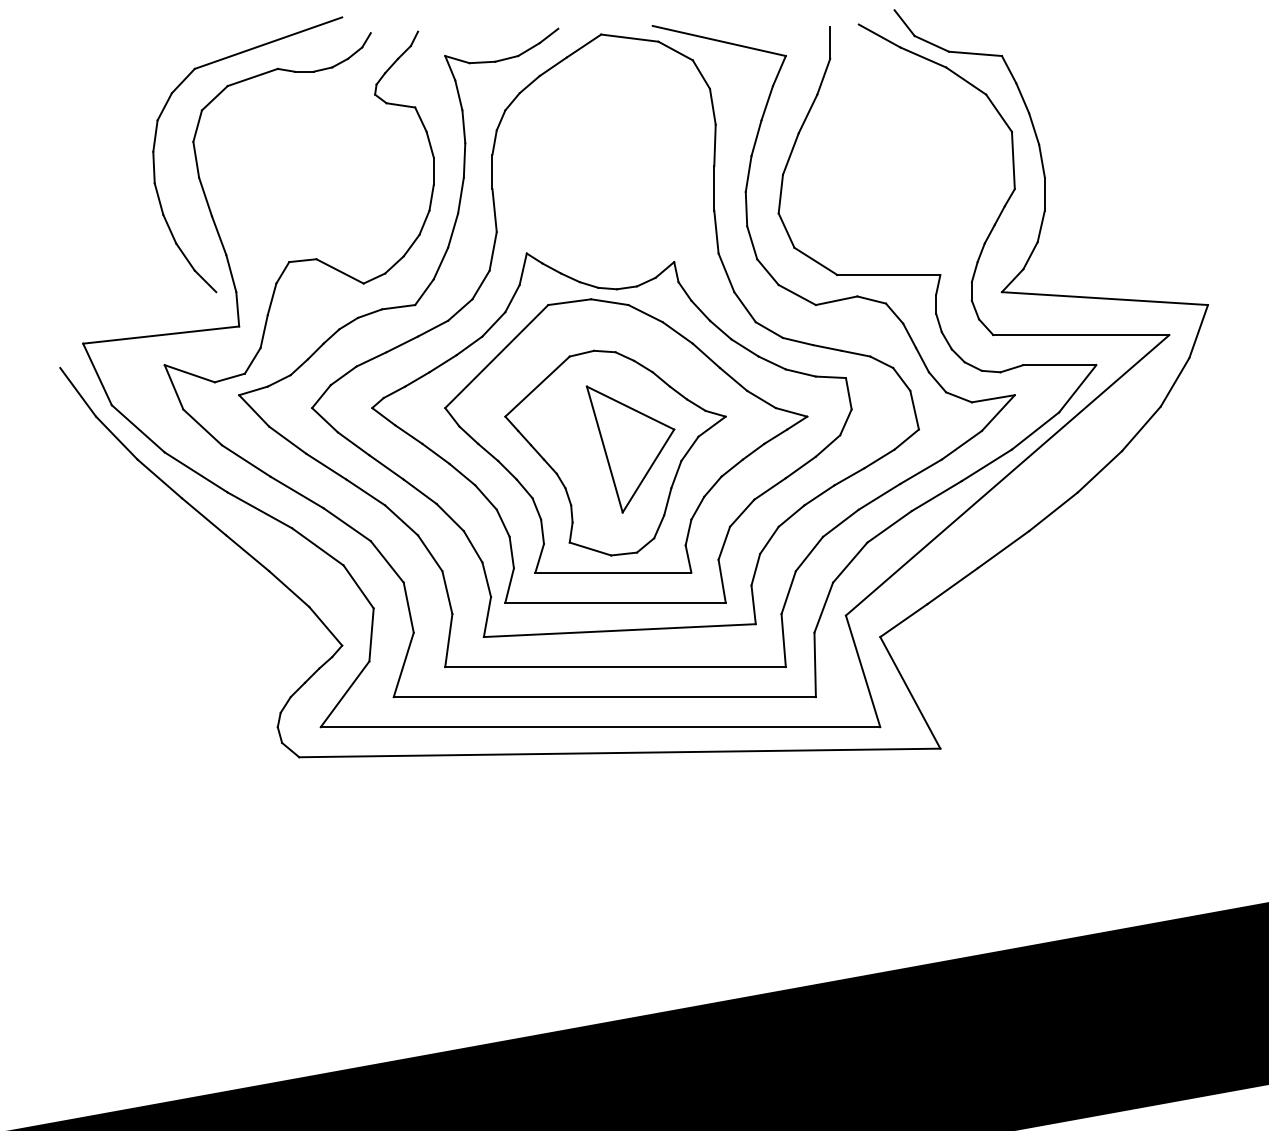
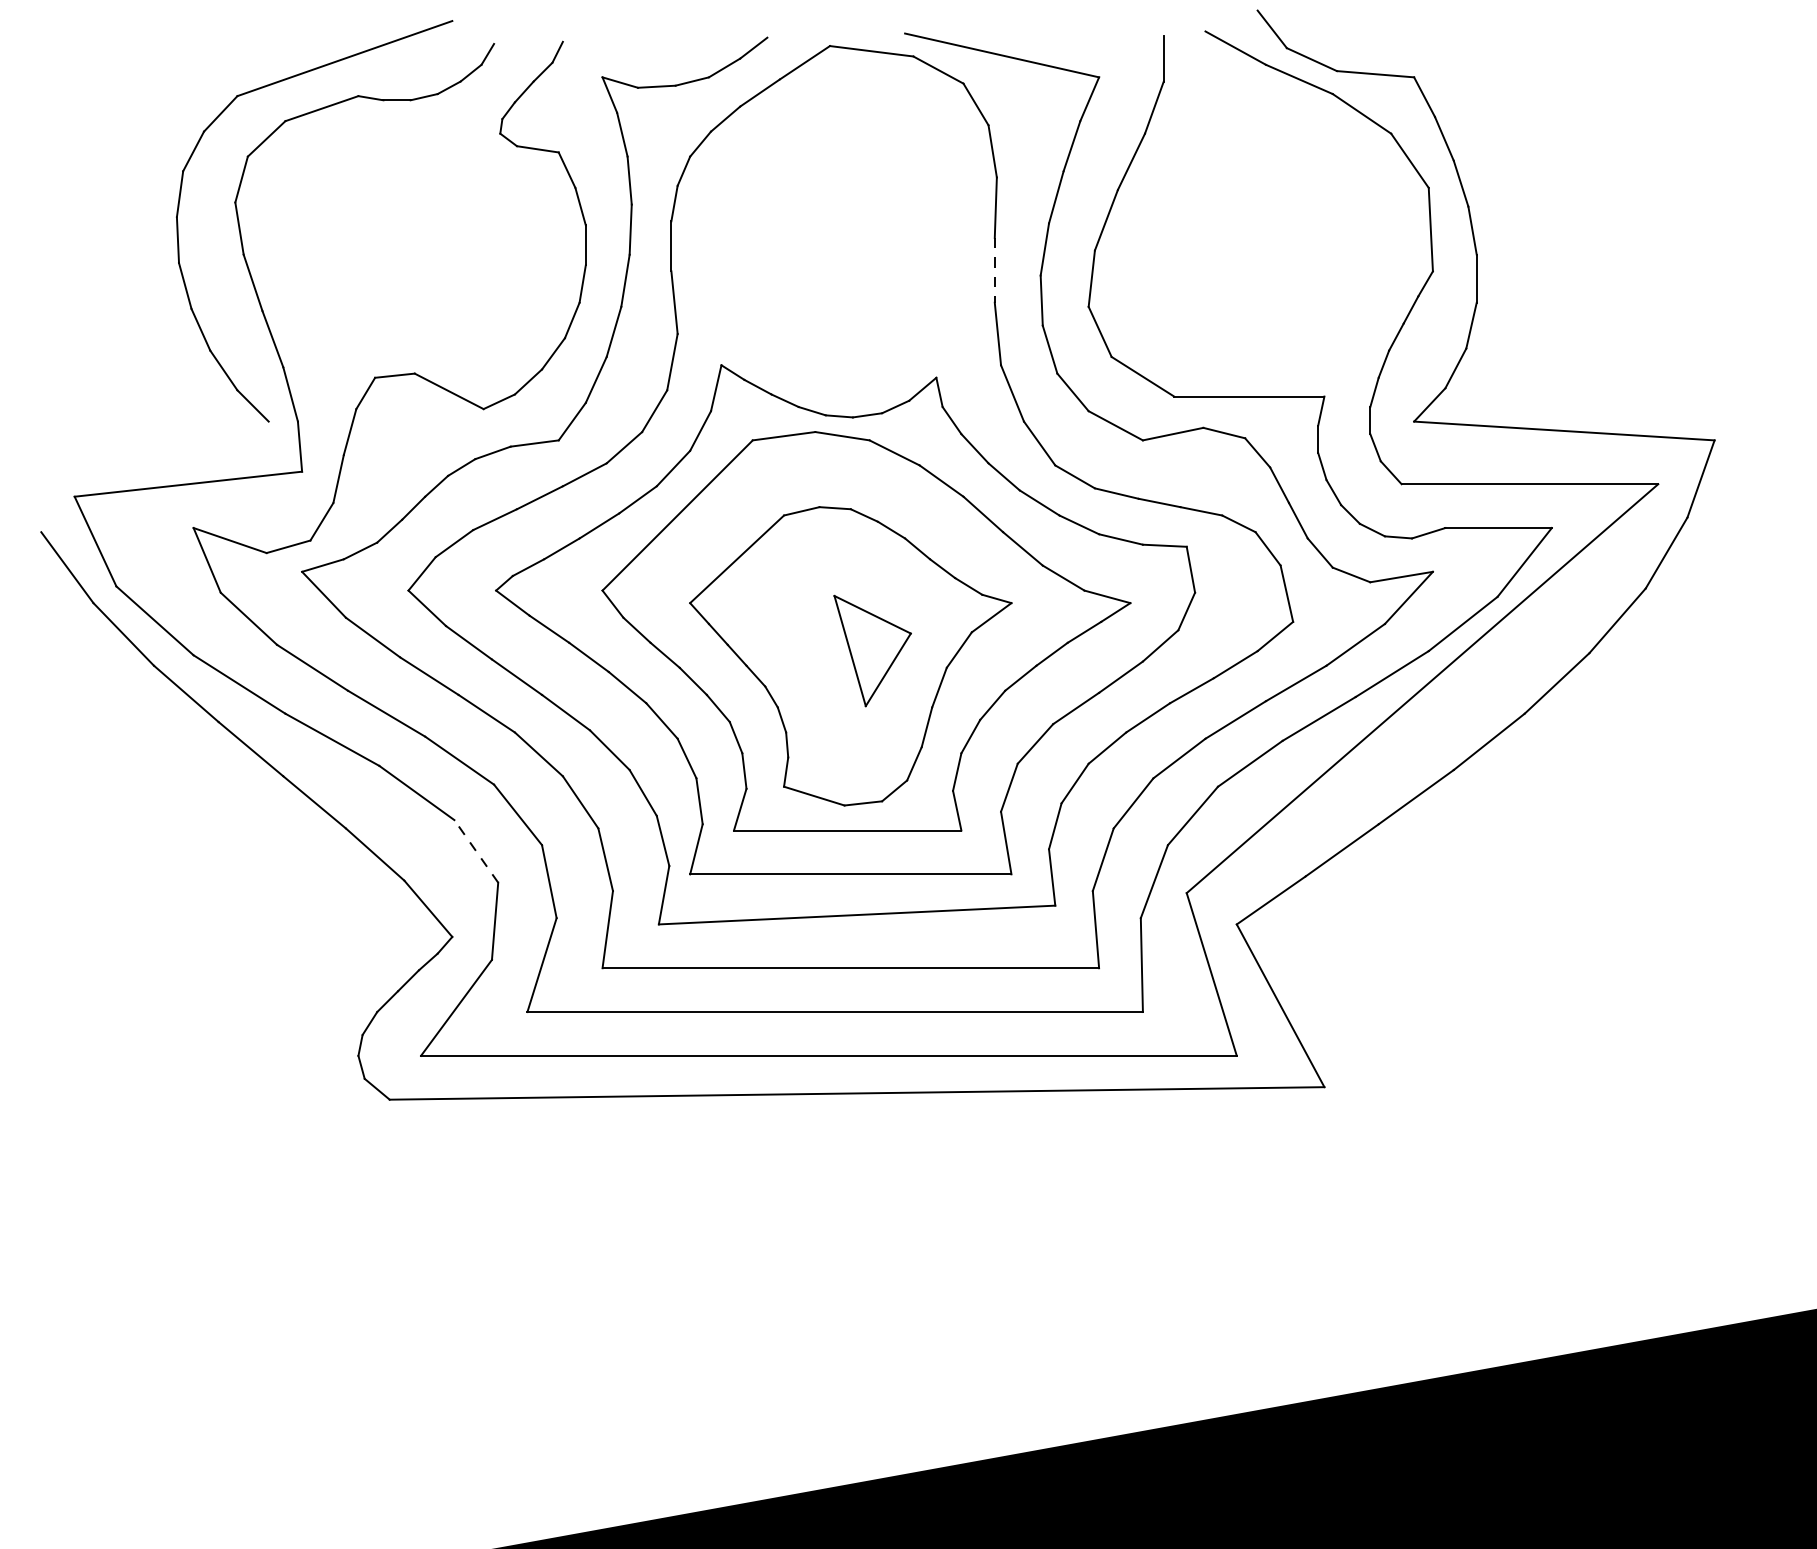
line: (714, 188) -> (995, 270), solid -> dashed
part: (630, 449) -> (872, 651), size x0.6
line: (358, 586) -> (476, 850), solid -> dashed

